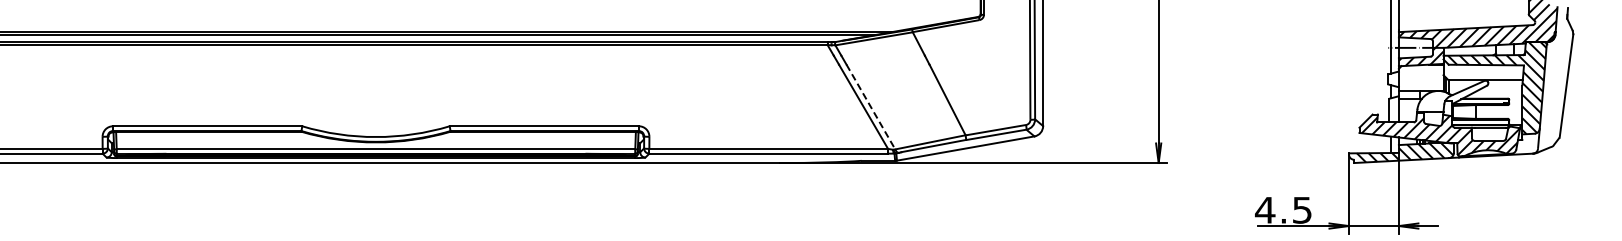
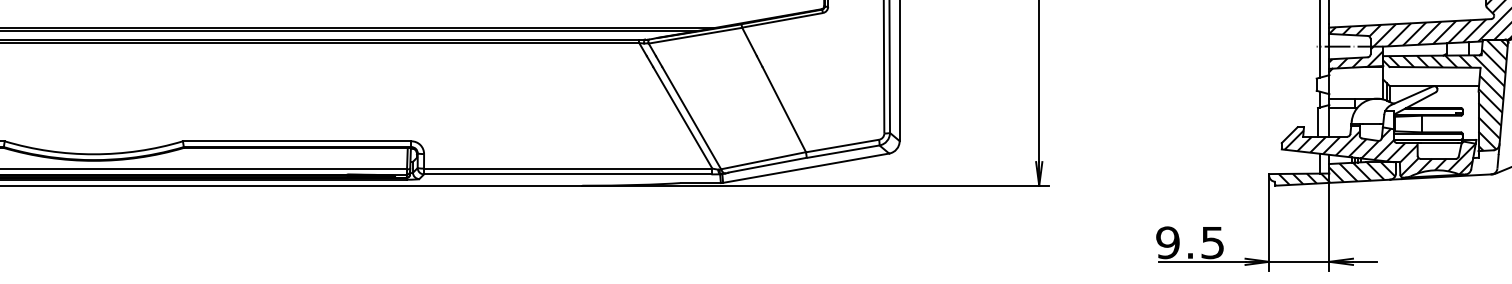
line: (870, 107) -> (691, 118), dashed -> solid
text: (1265, 209) -> (1168, 241), 4.5 -> 9.5

